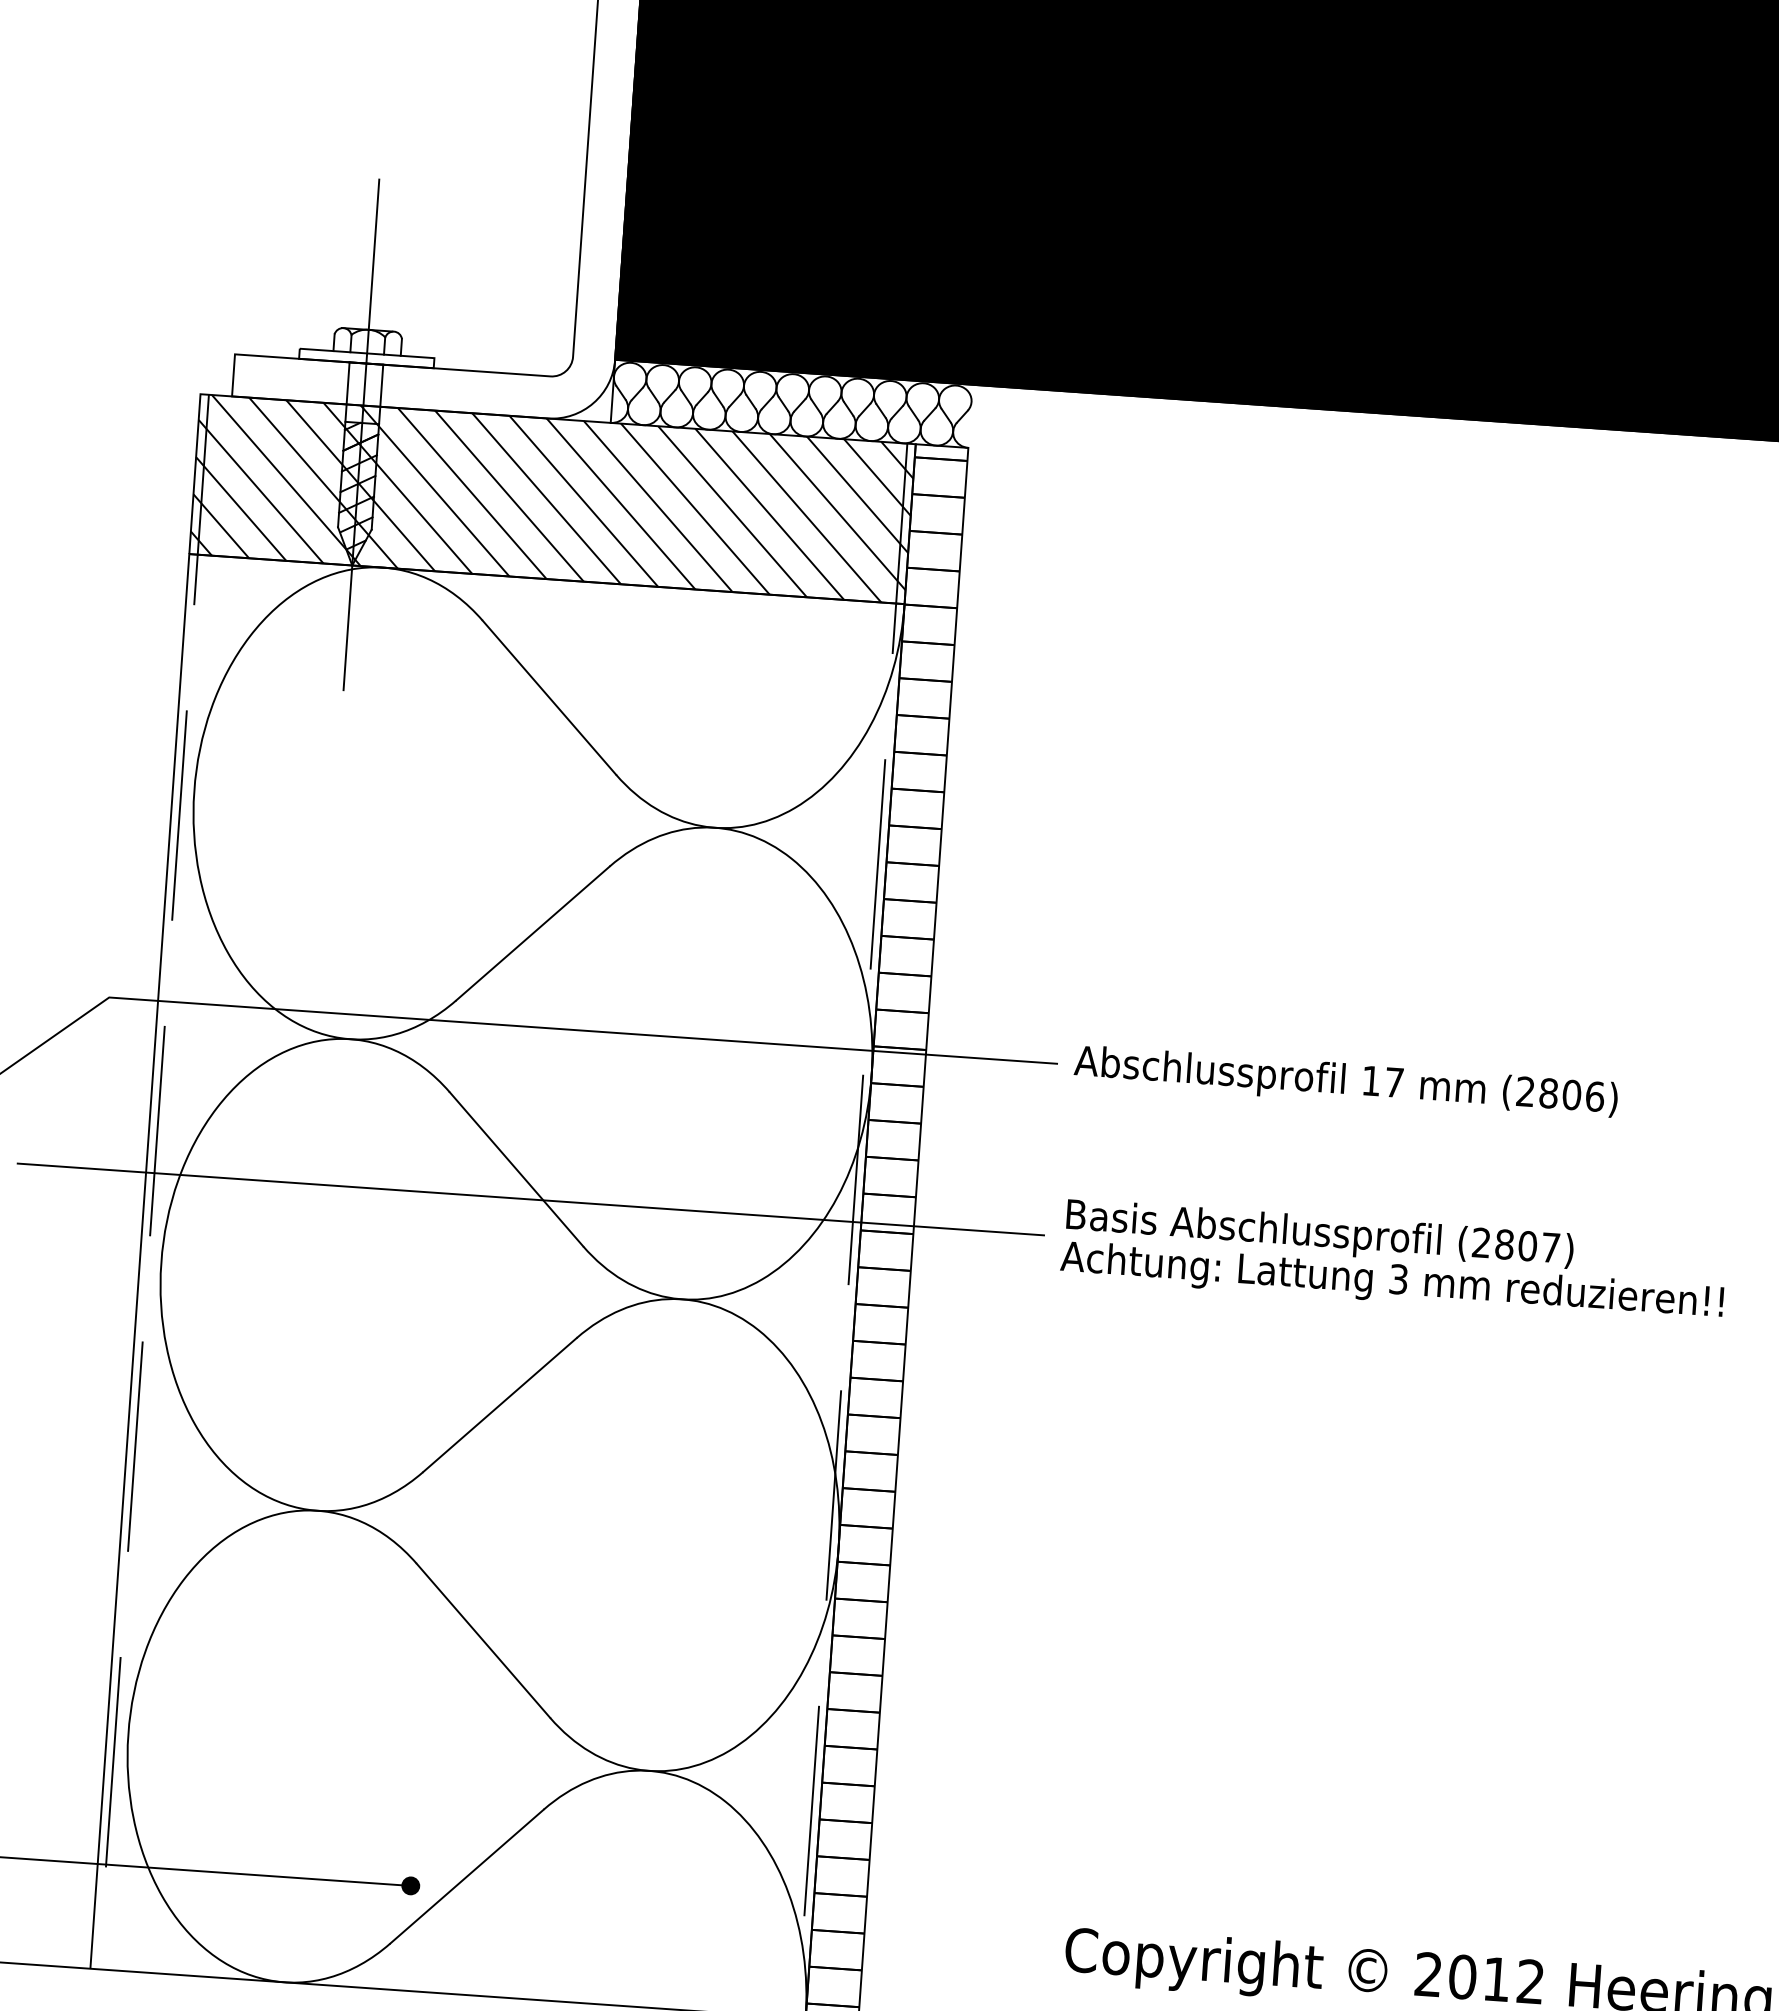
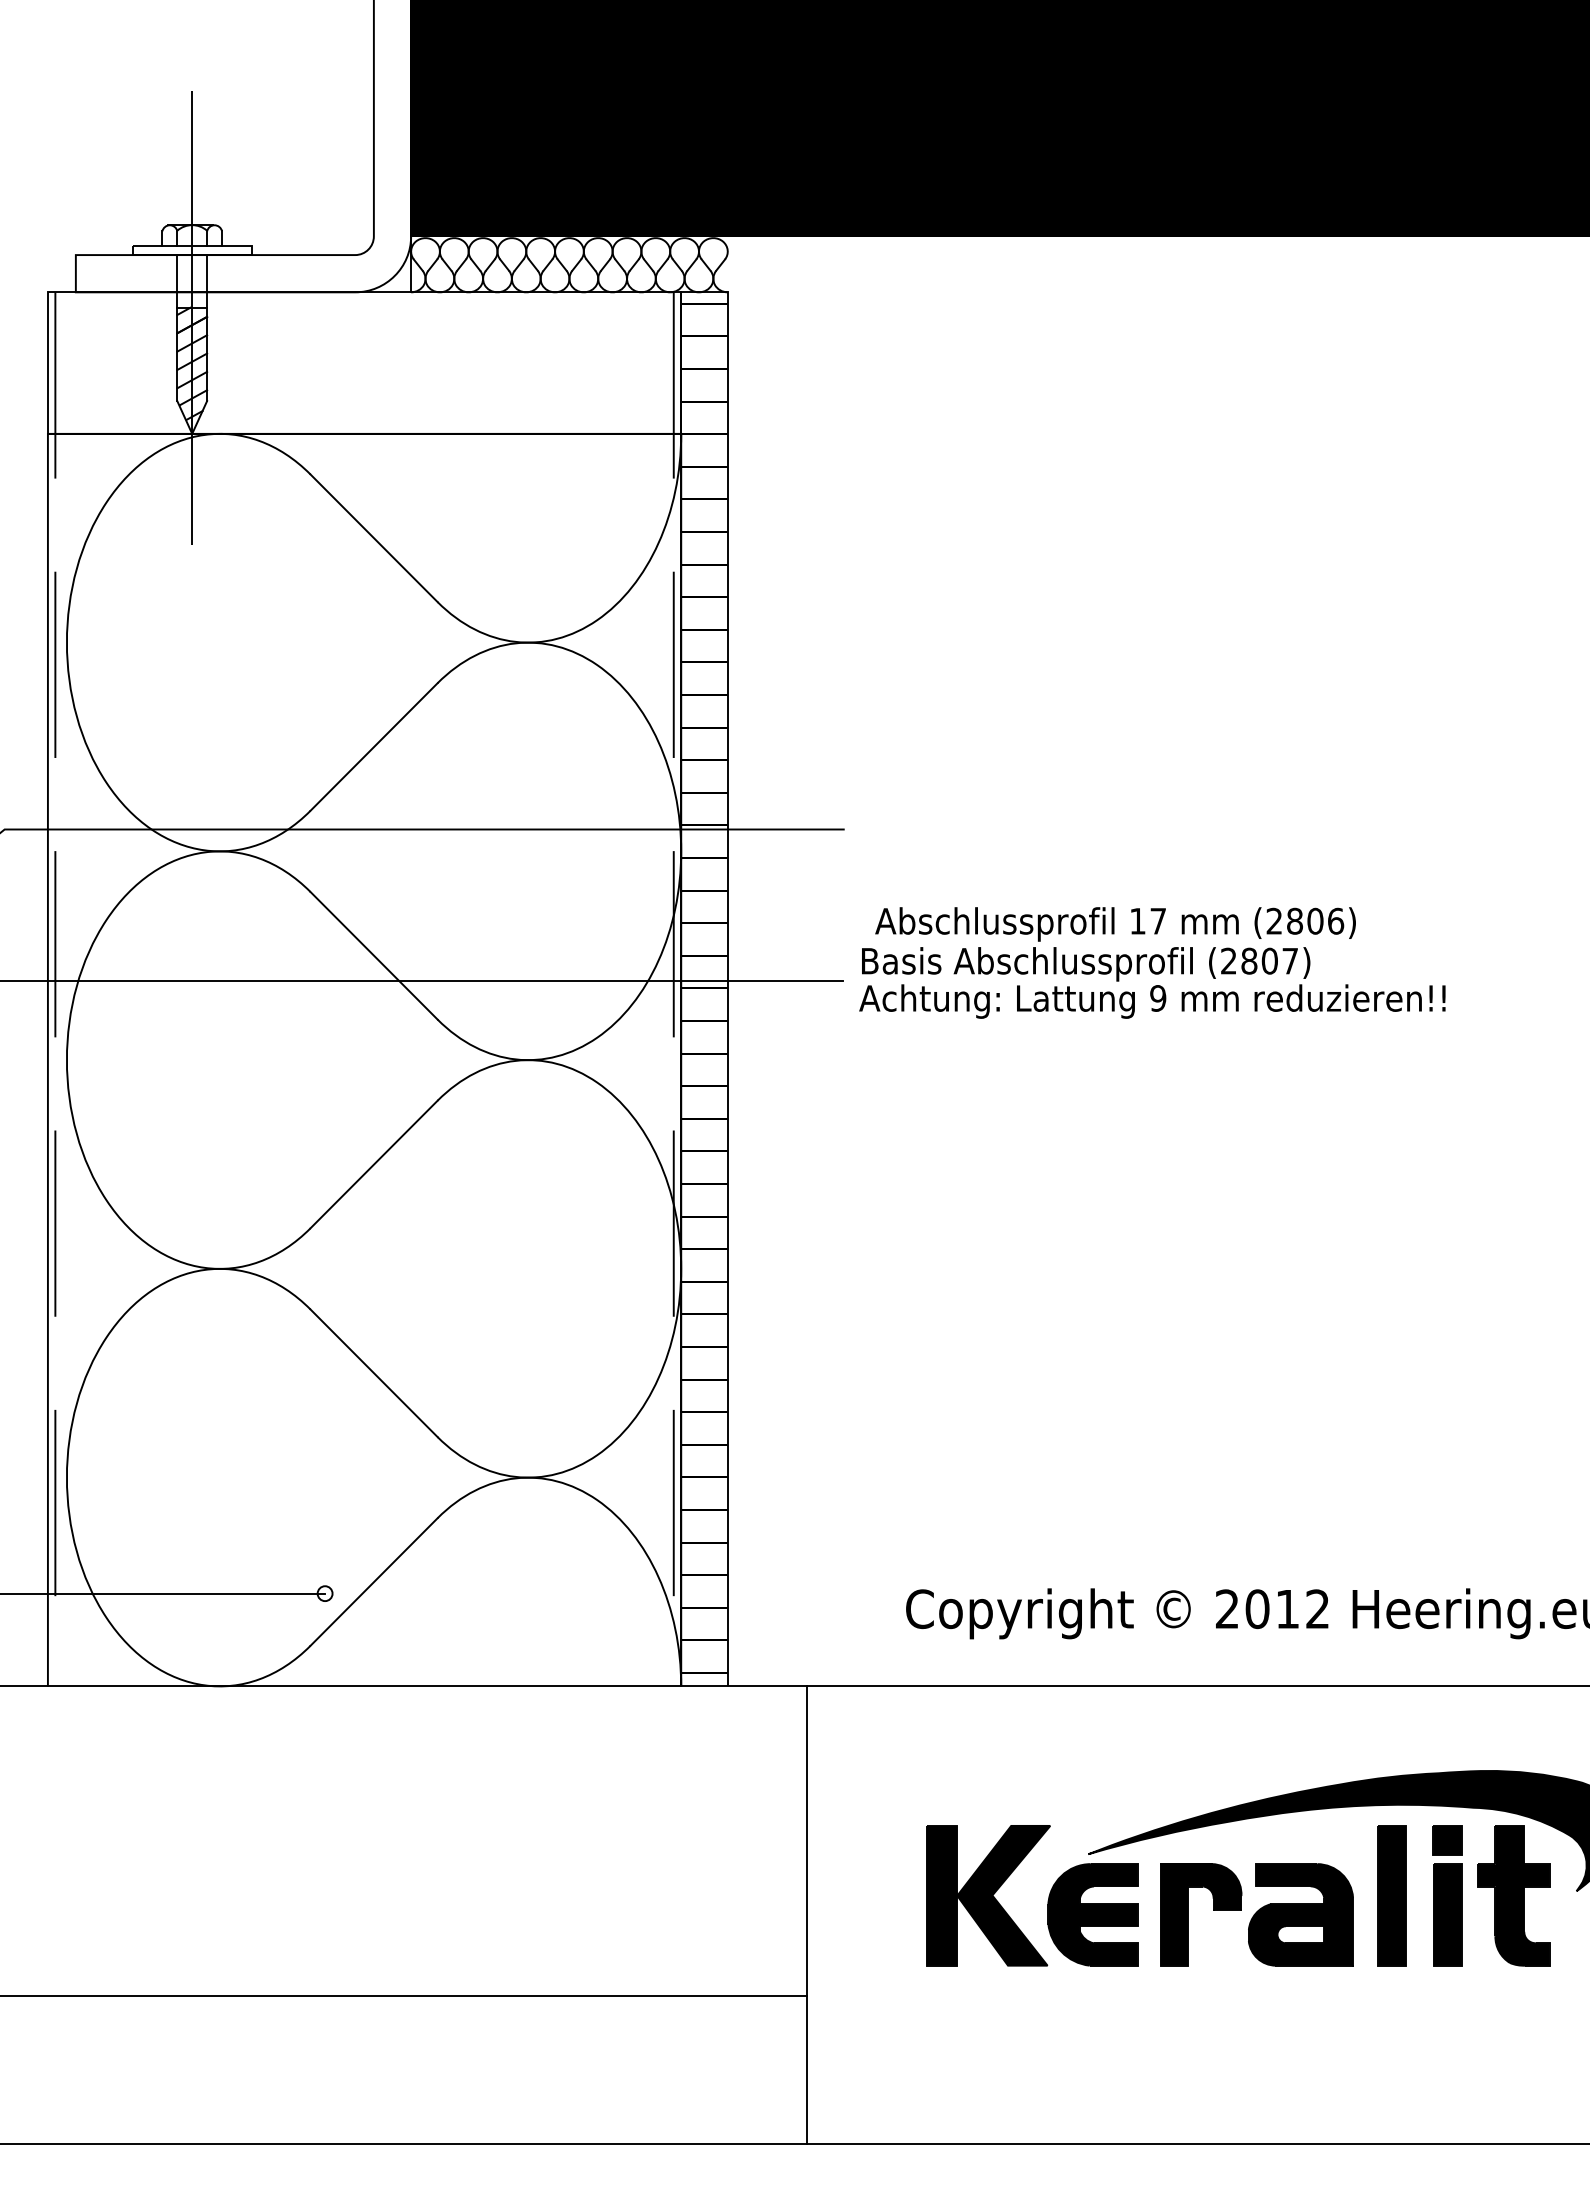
hatch: (552, 498) -> (364, 362), removed
text: (1345, 1082) -> (1115, 924), moved
text: (1399, 1279) -> (1158, 998), 3 -> 9
fill: (410, 1885) -> (324, 1593), removed

